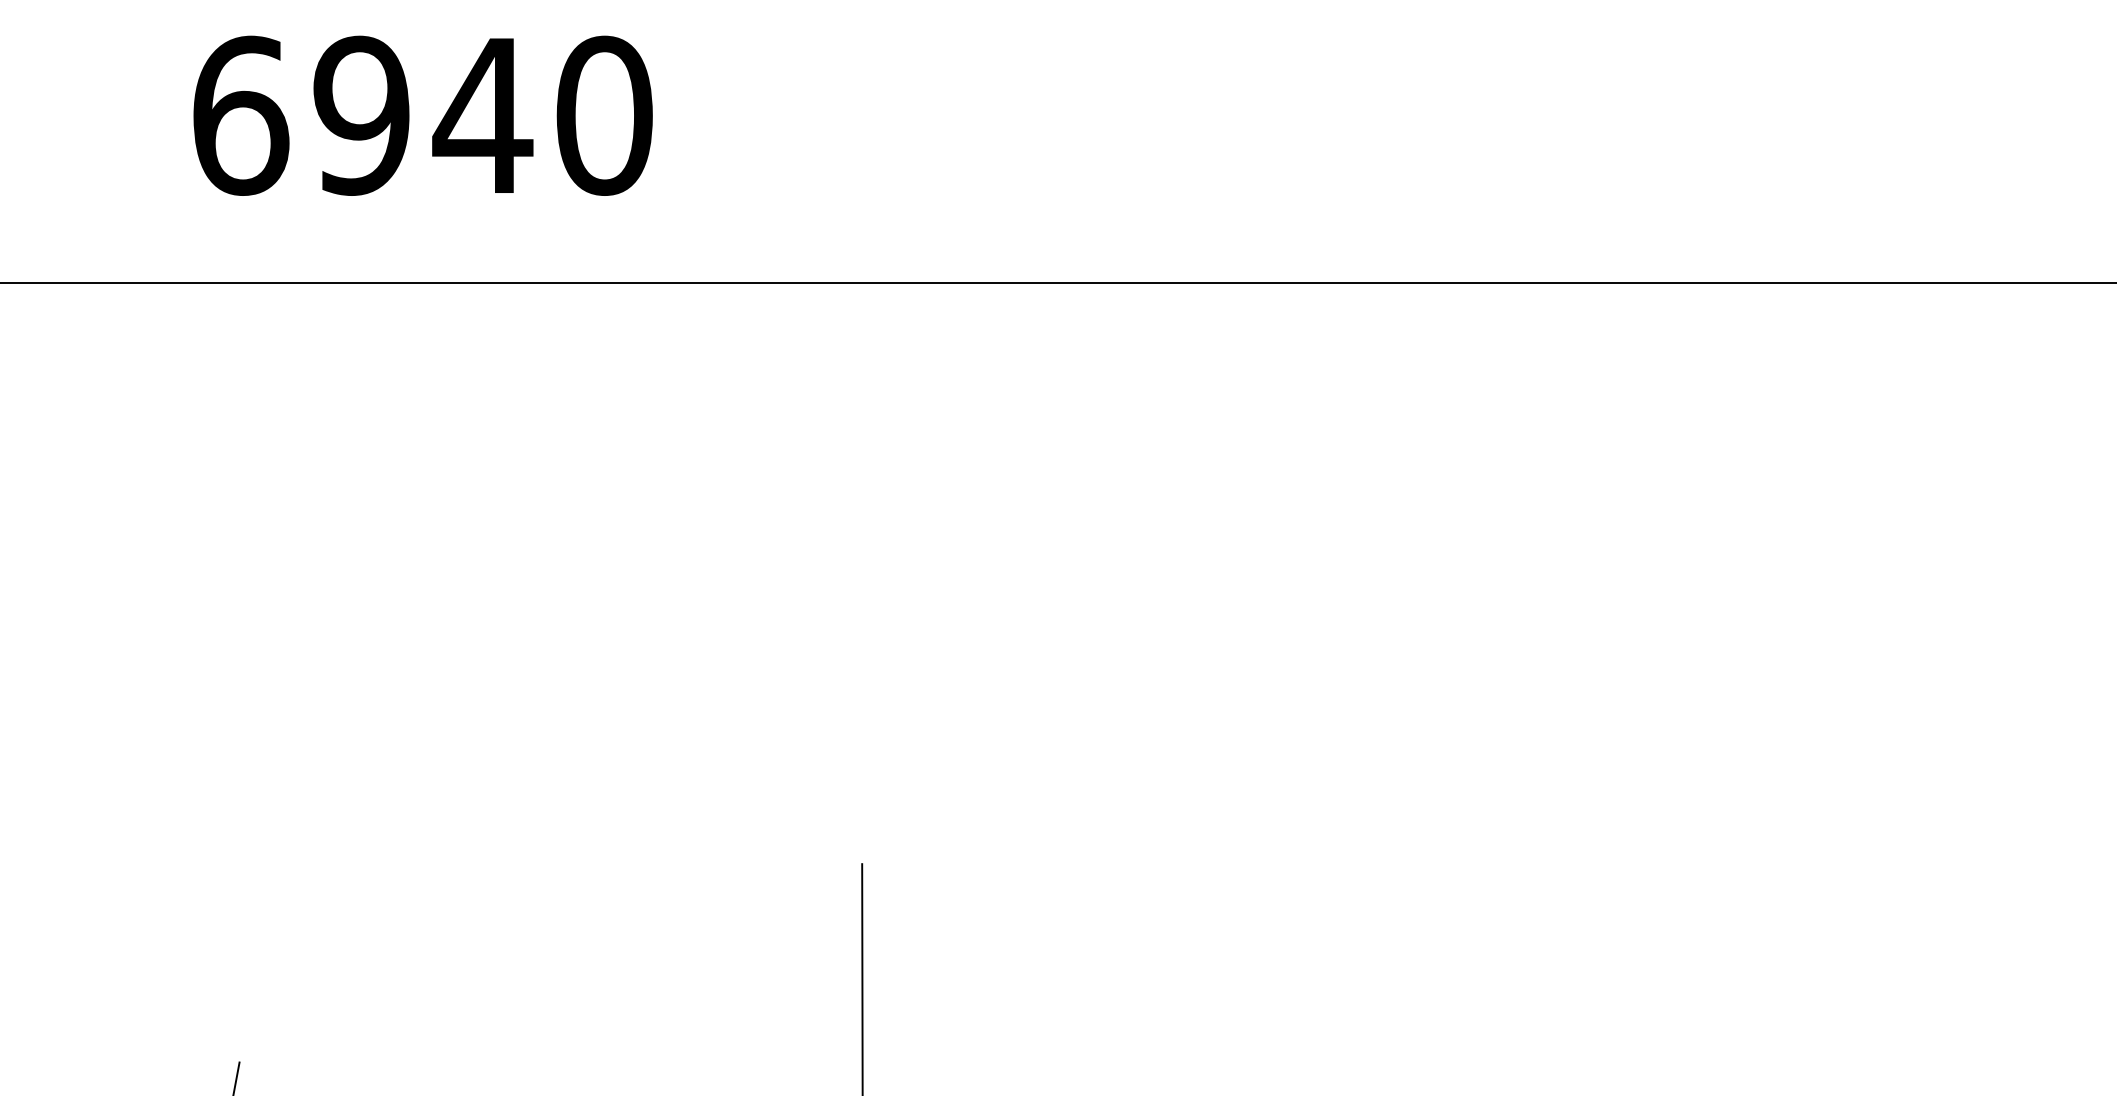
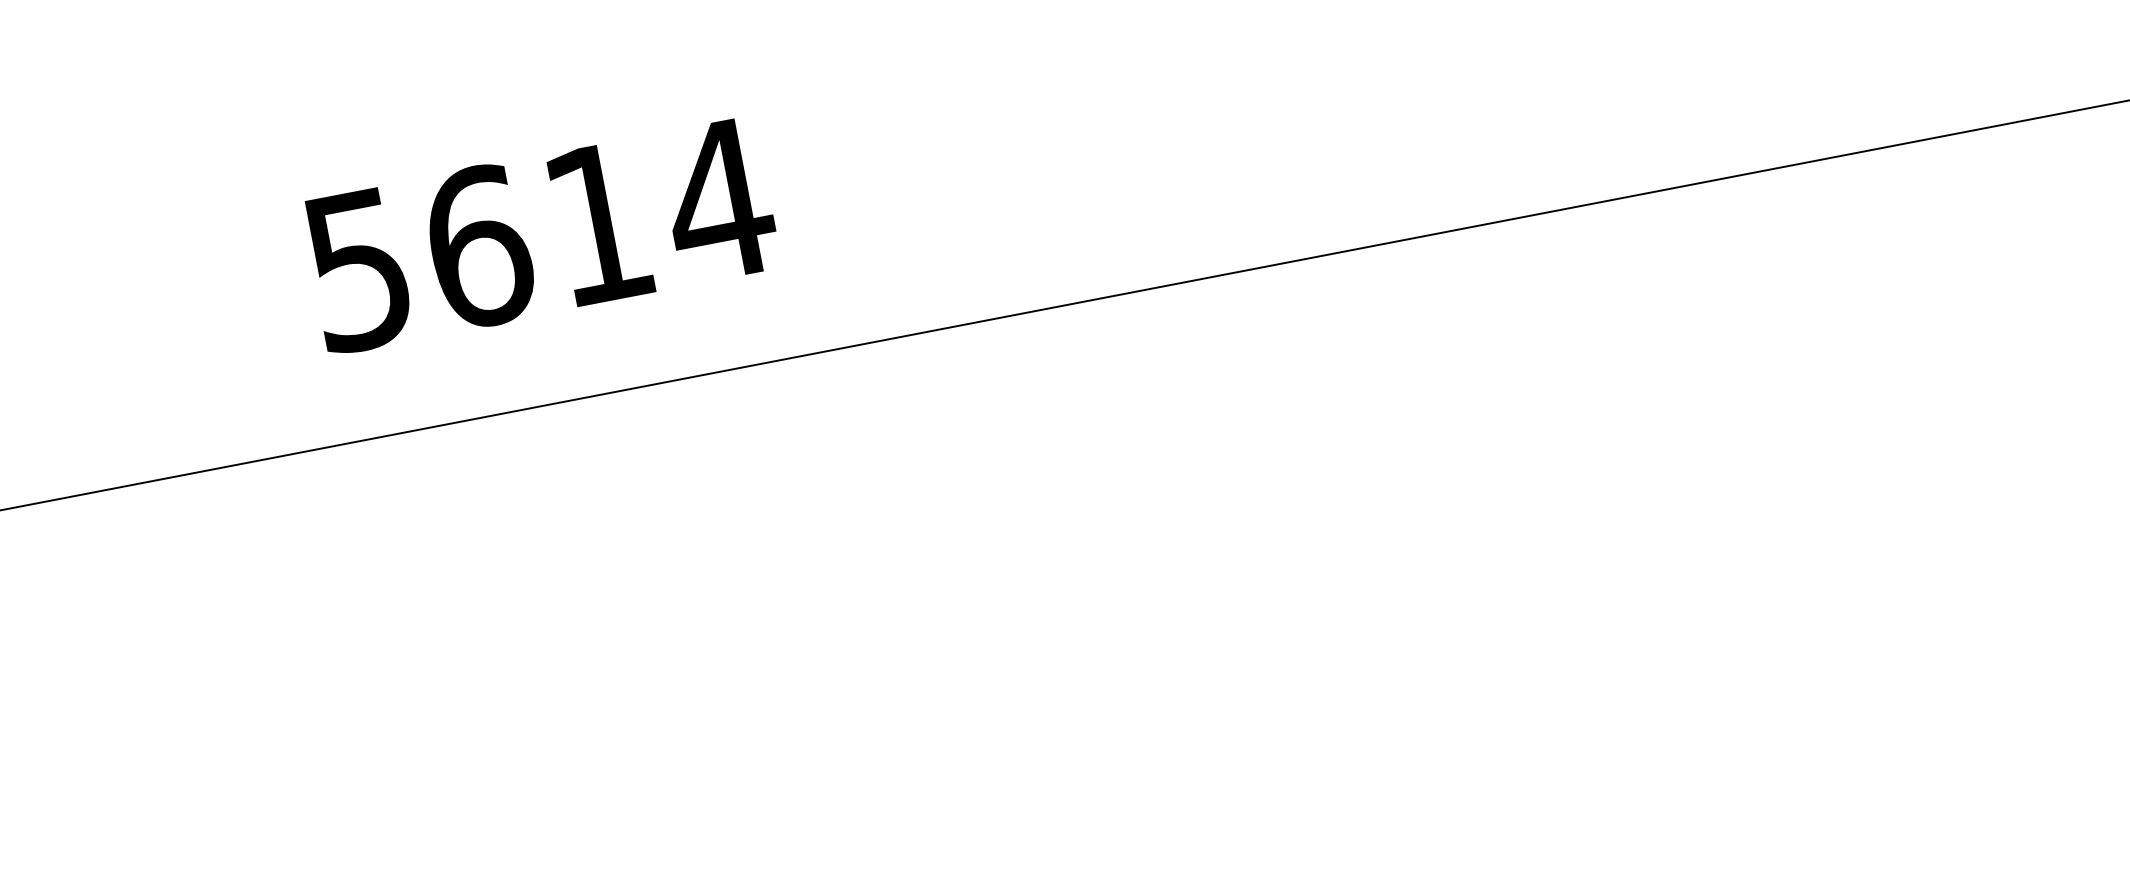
text: (423, 115) -> (539, 234), 6940 -> 5614

